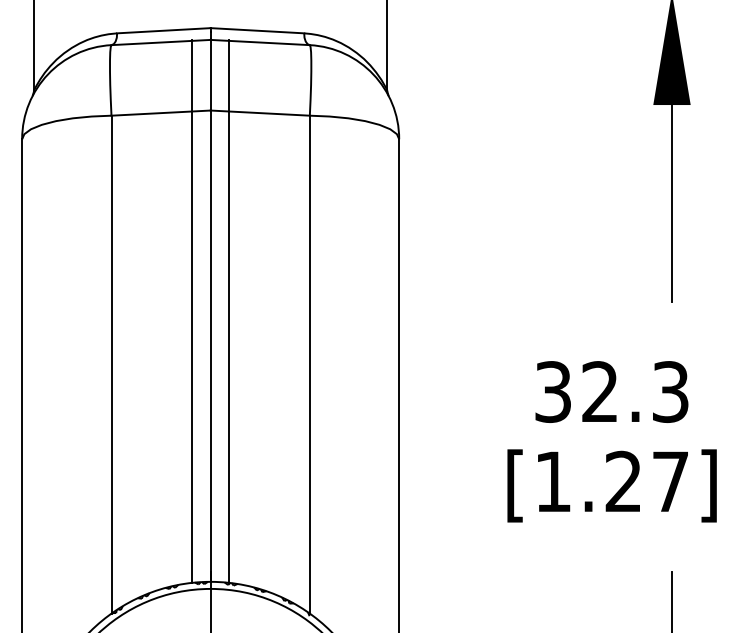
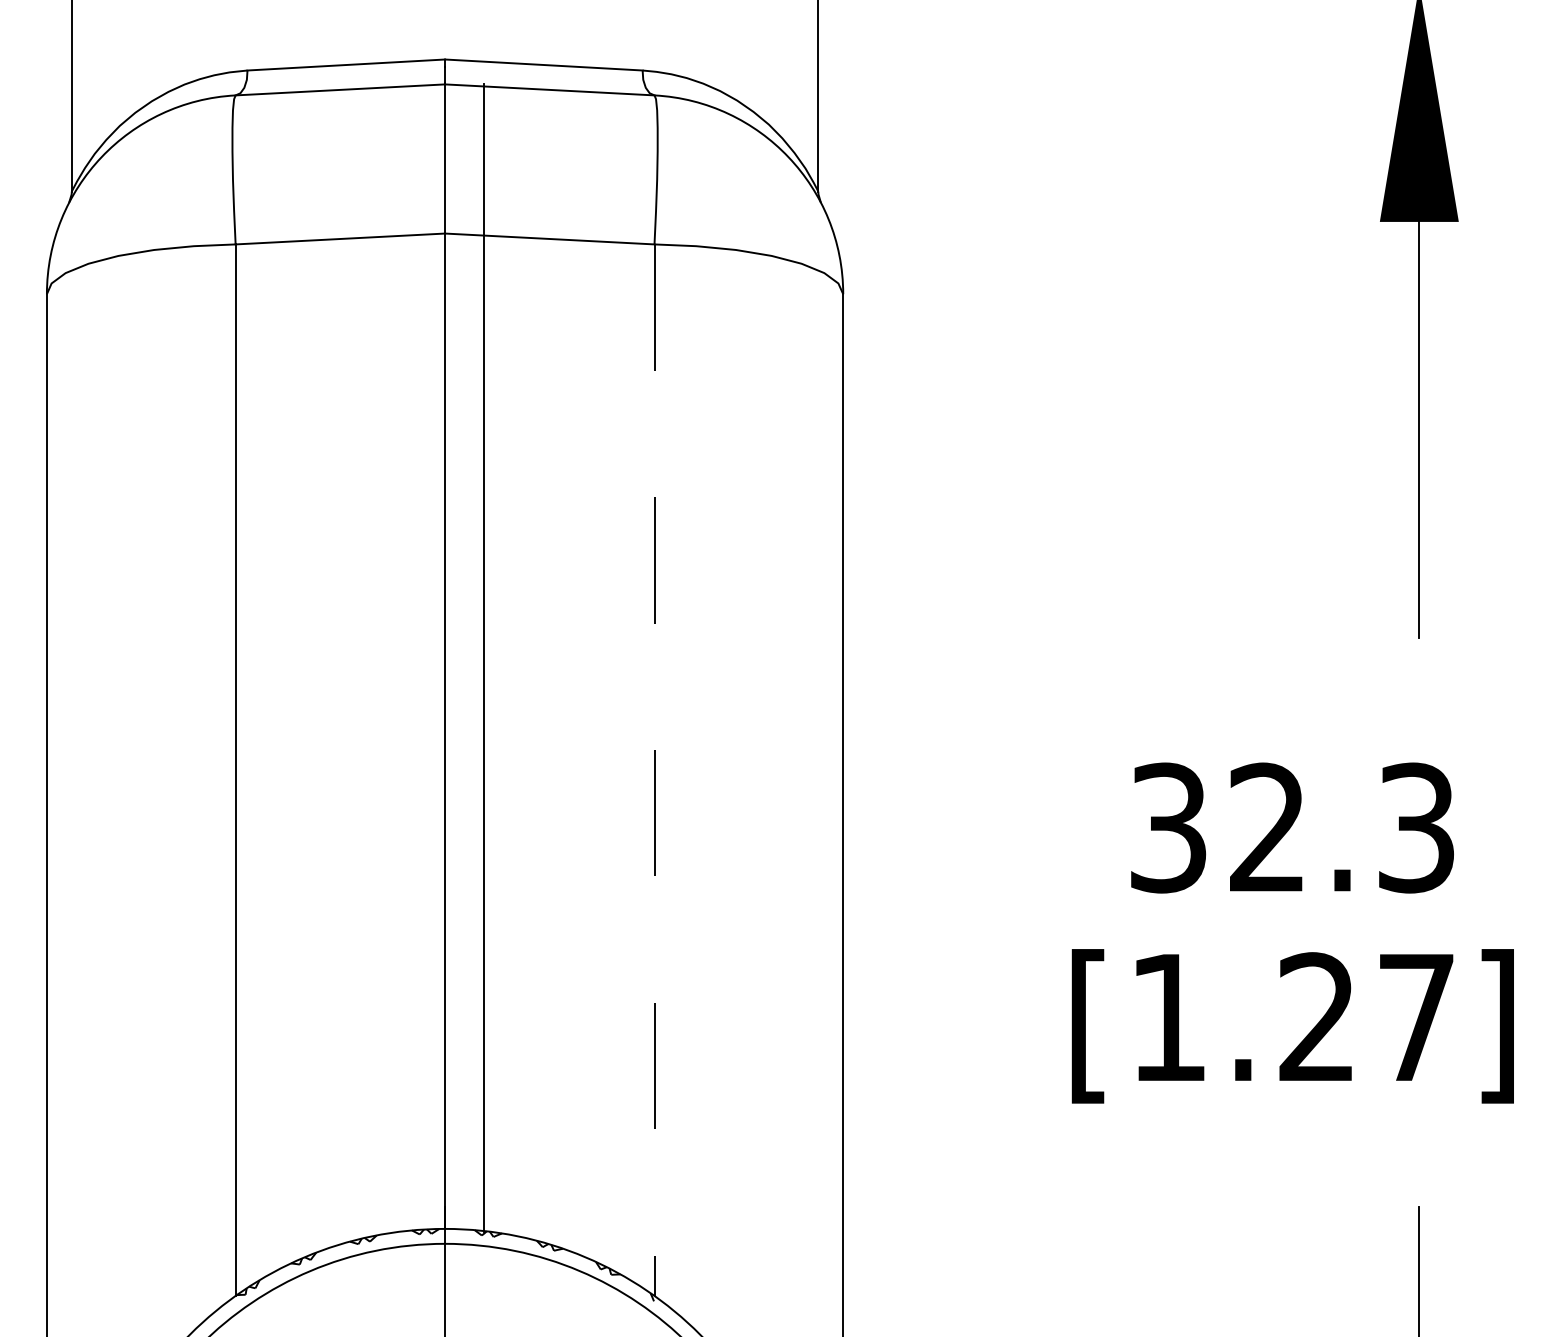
line: (192, 310) -> (406, 655), removed
line: (309, 364) -> (653, 769), solid -> dashed

